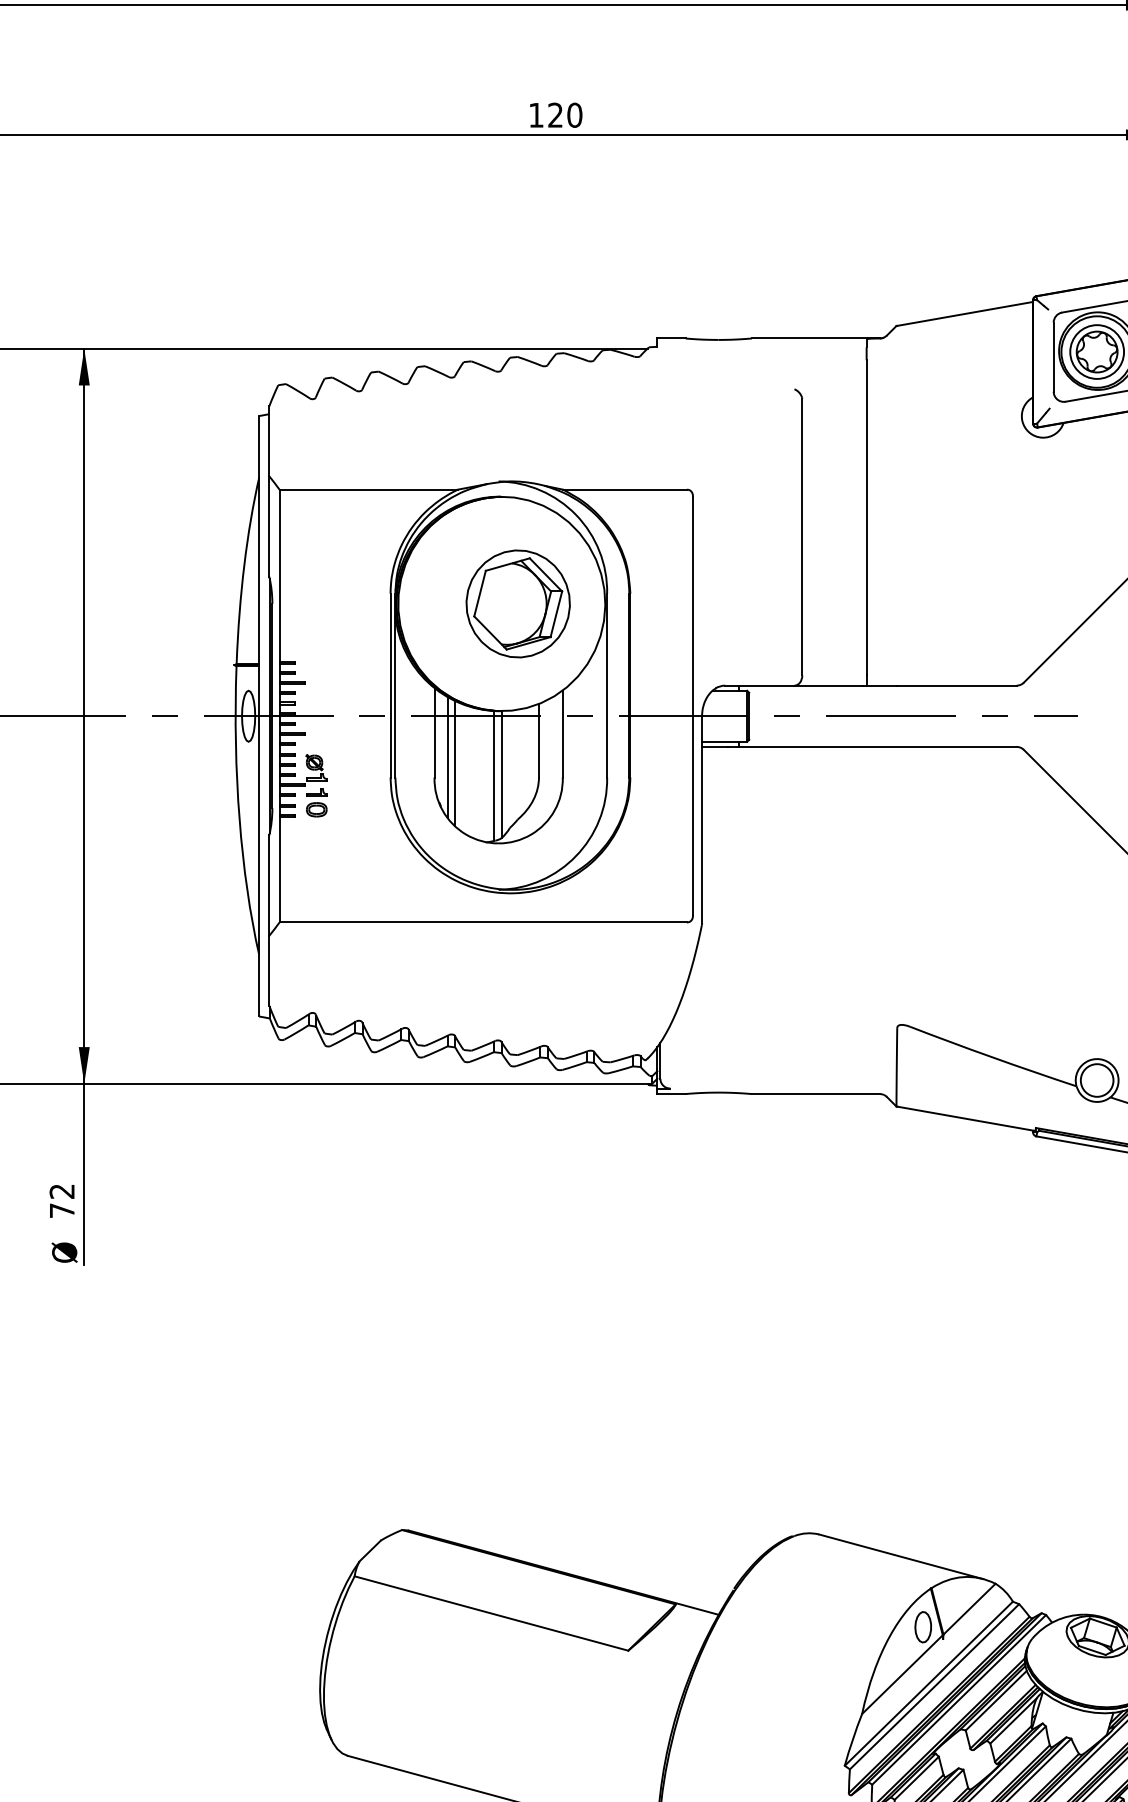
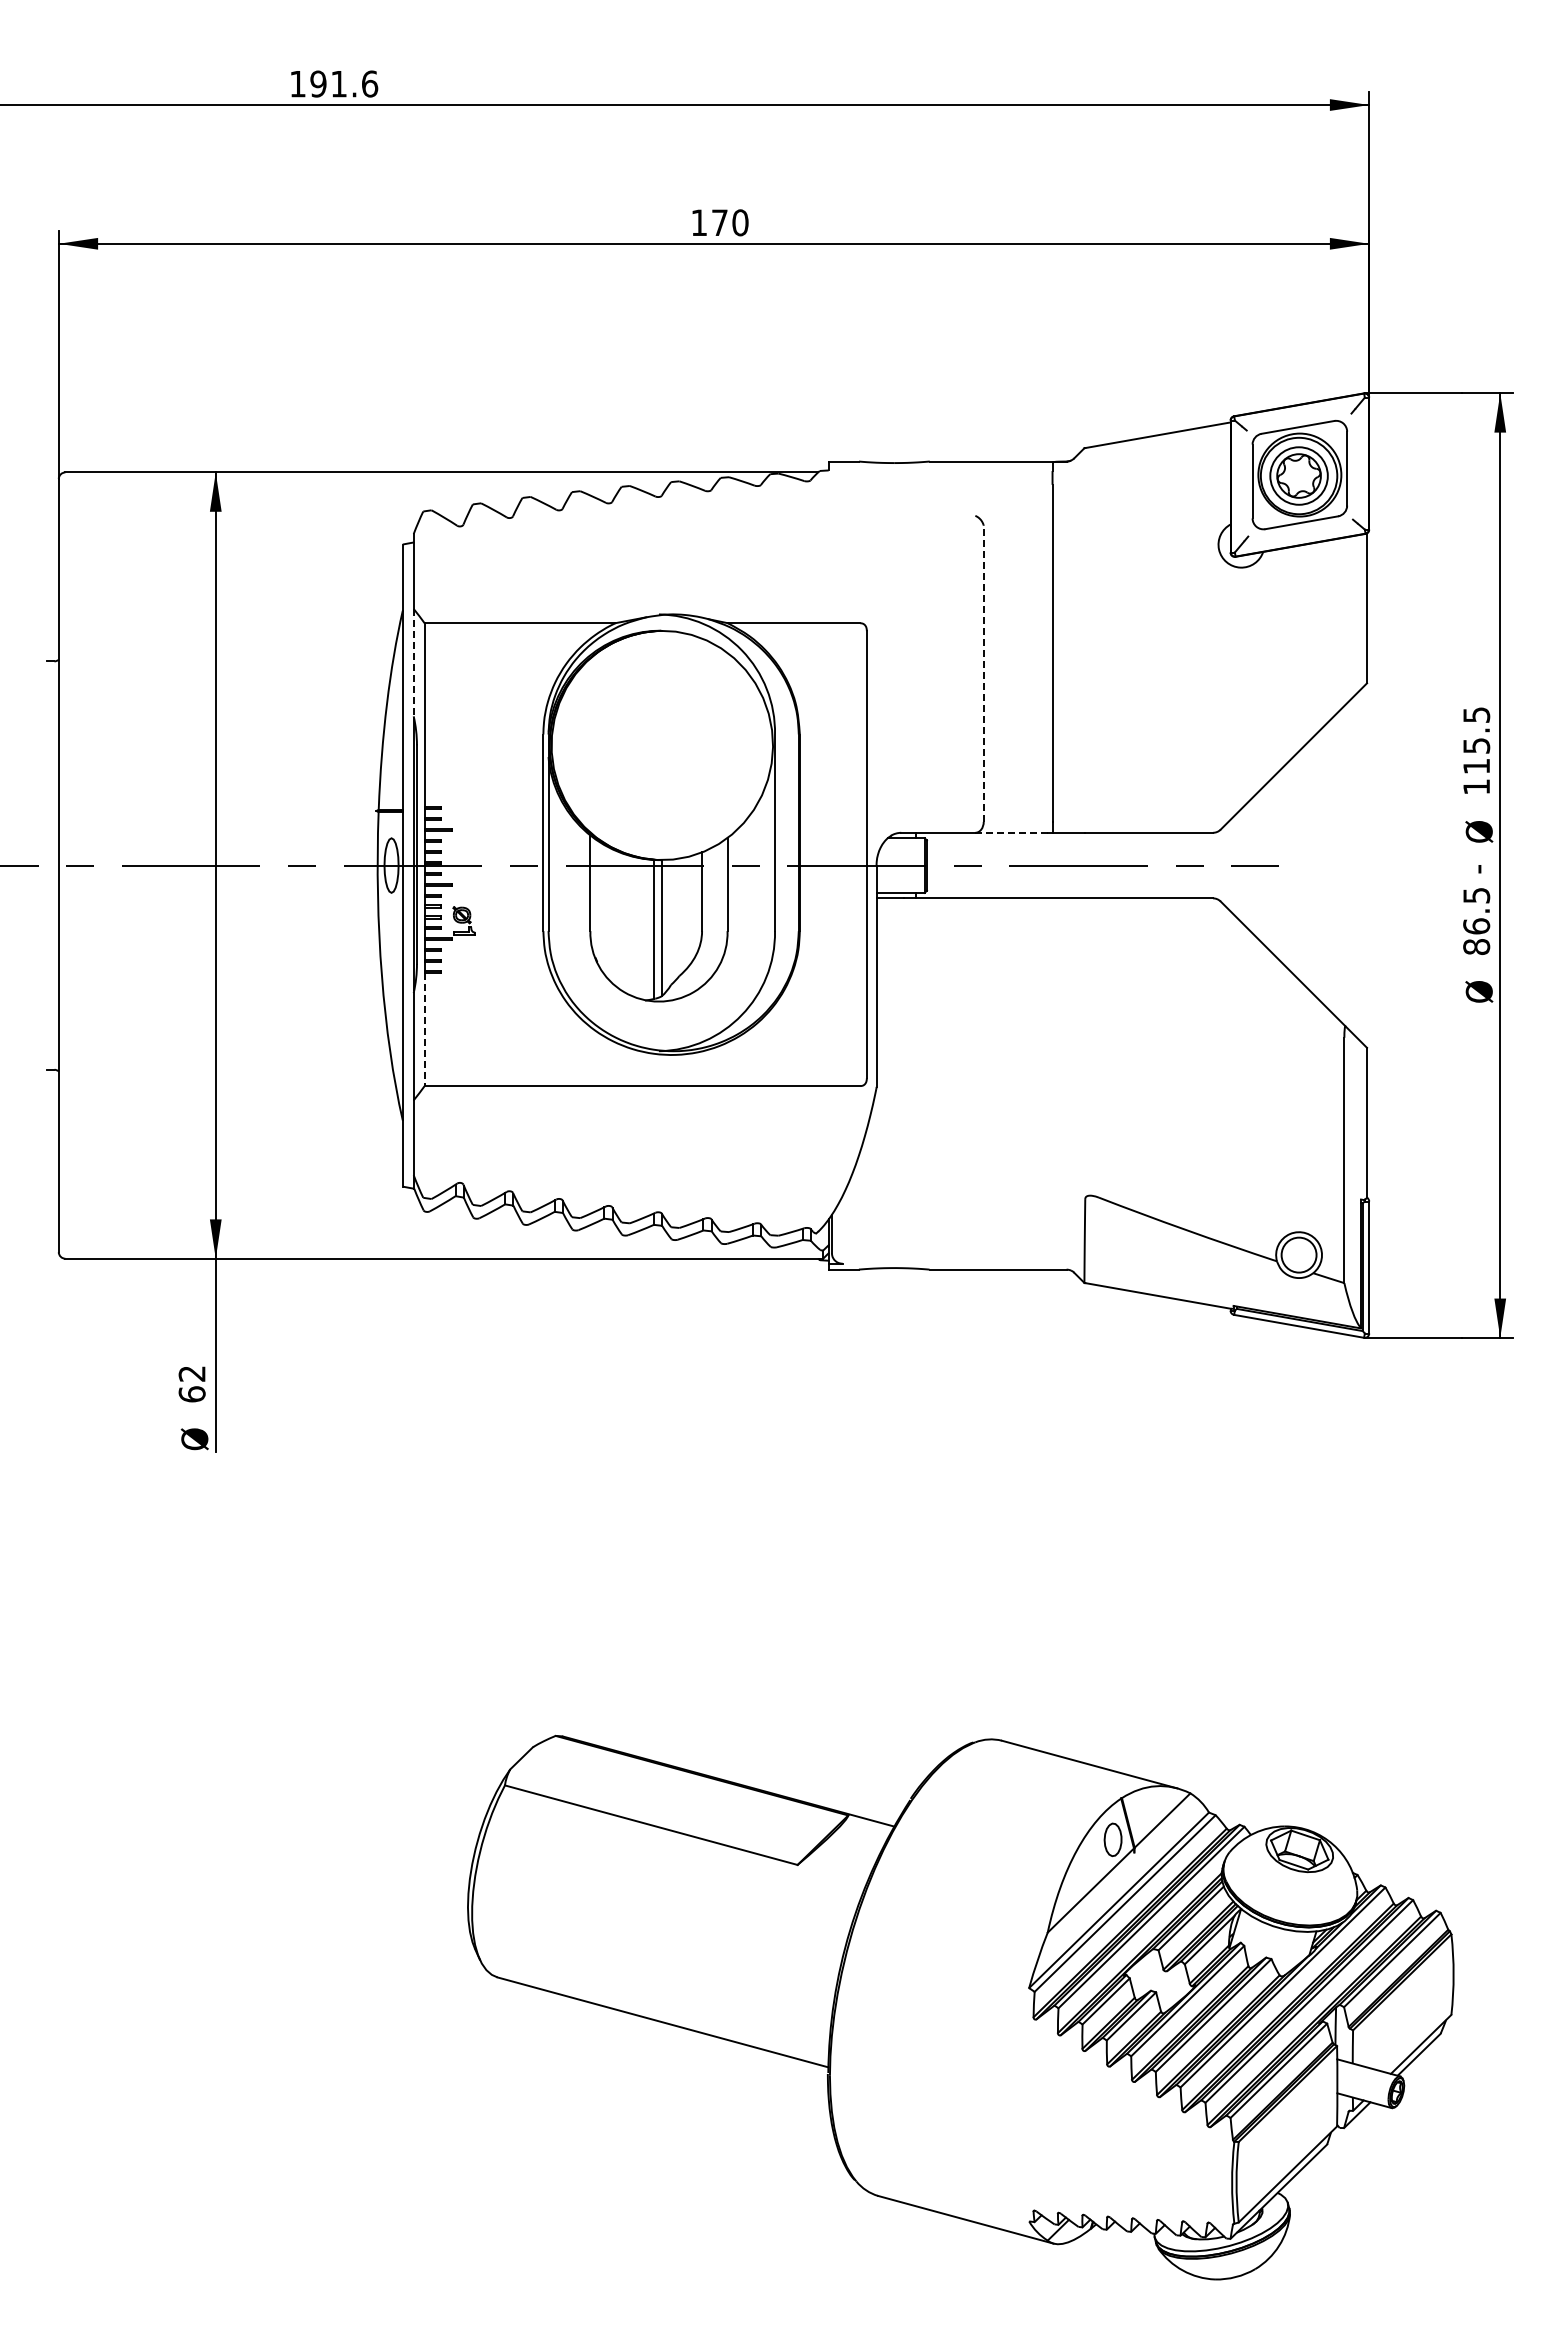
text: (555, 114) -> (719, 222), 120 -> 170
line: (269, 526) -> (413, 662), solid -> dashed
line: (802, 536) -> (983, 673), solid -> dashed
part: (517, 603) -> (679, 745), removed
line: (828, 685) -> (1011, 832), solid -> dashed
line: (447, 757) -> (604, 909), removed
line: (455, 763) -> (612, 916), removed
part: (316, 803) -> (464, 958), removed
line: (279, 870) -> (424, 1030), solid -> dashed
text: (61, 1210) -> (191, 1394), 72 -> 62

